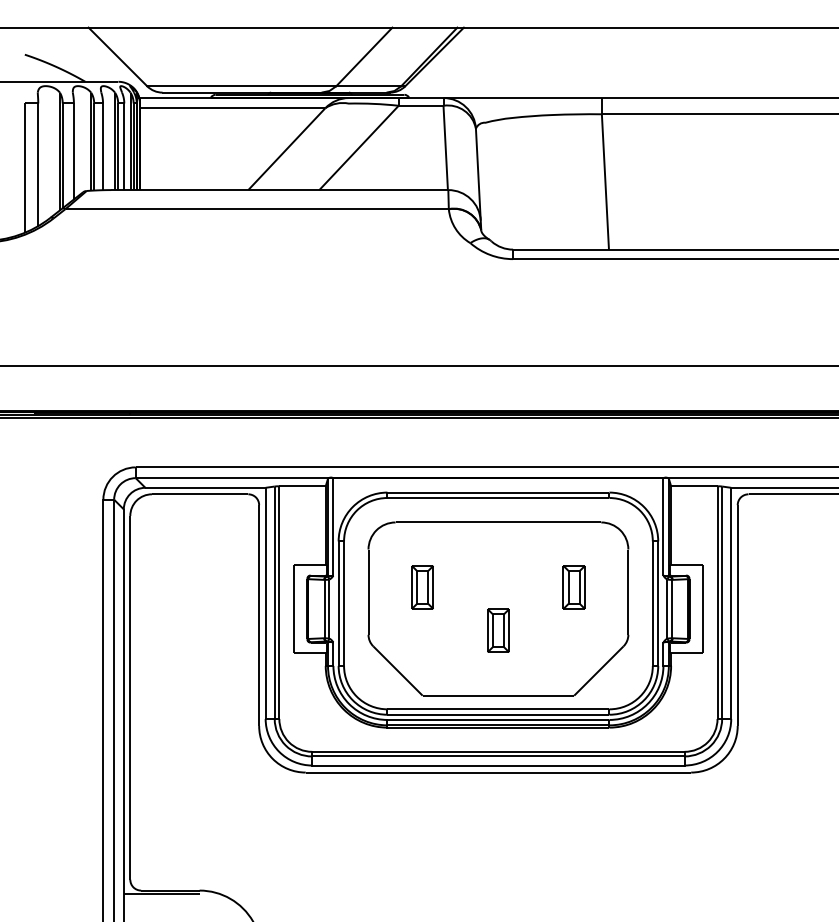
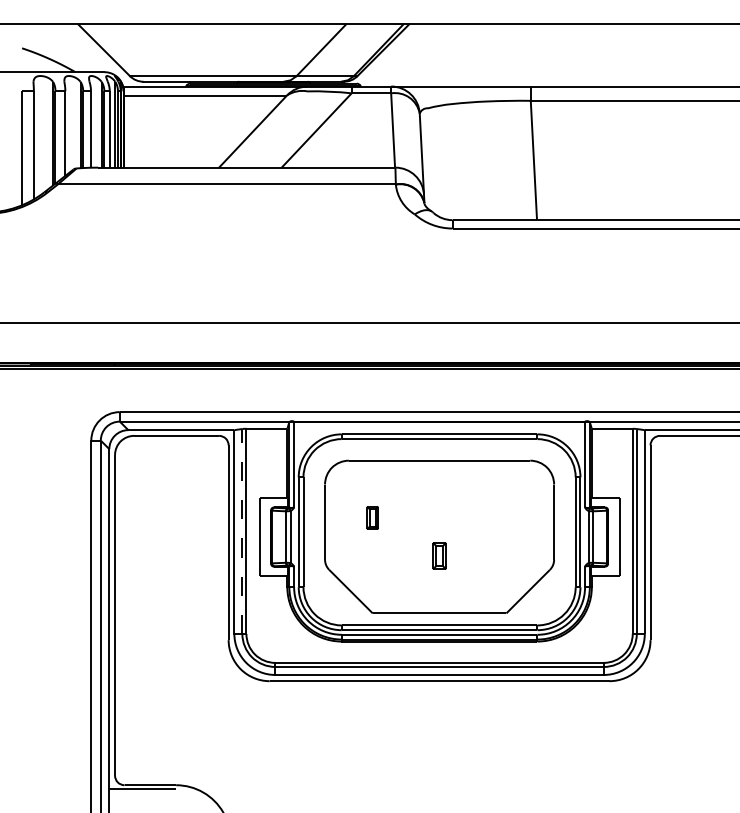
part: (422, 587) -> (372, 518), size x0.6
part: (573, 587) -> (505, 518), removed
line: (274, 602) -> (242, 531), solid -> dashed
part: (498, 630) -> (439, 555), size x0.7

